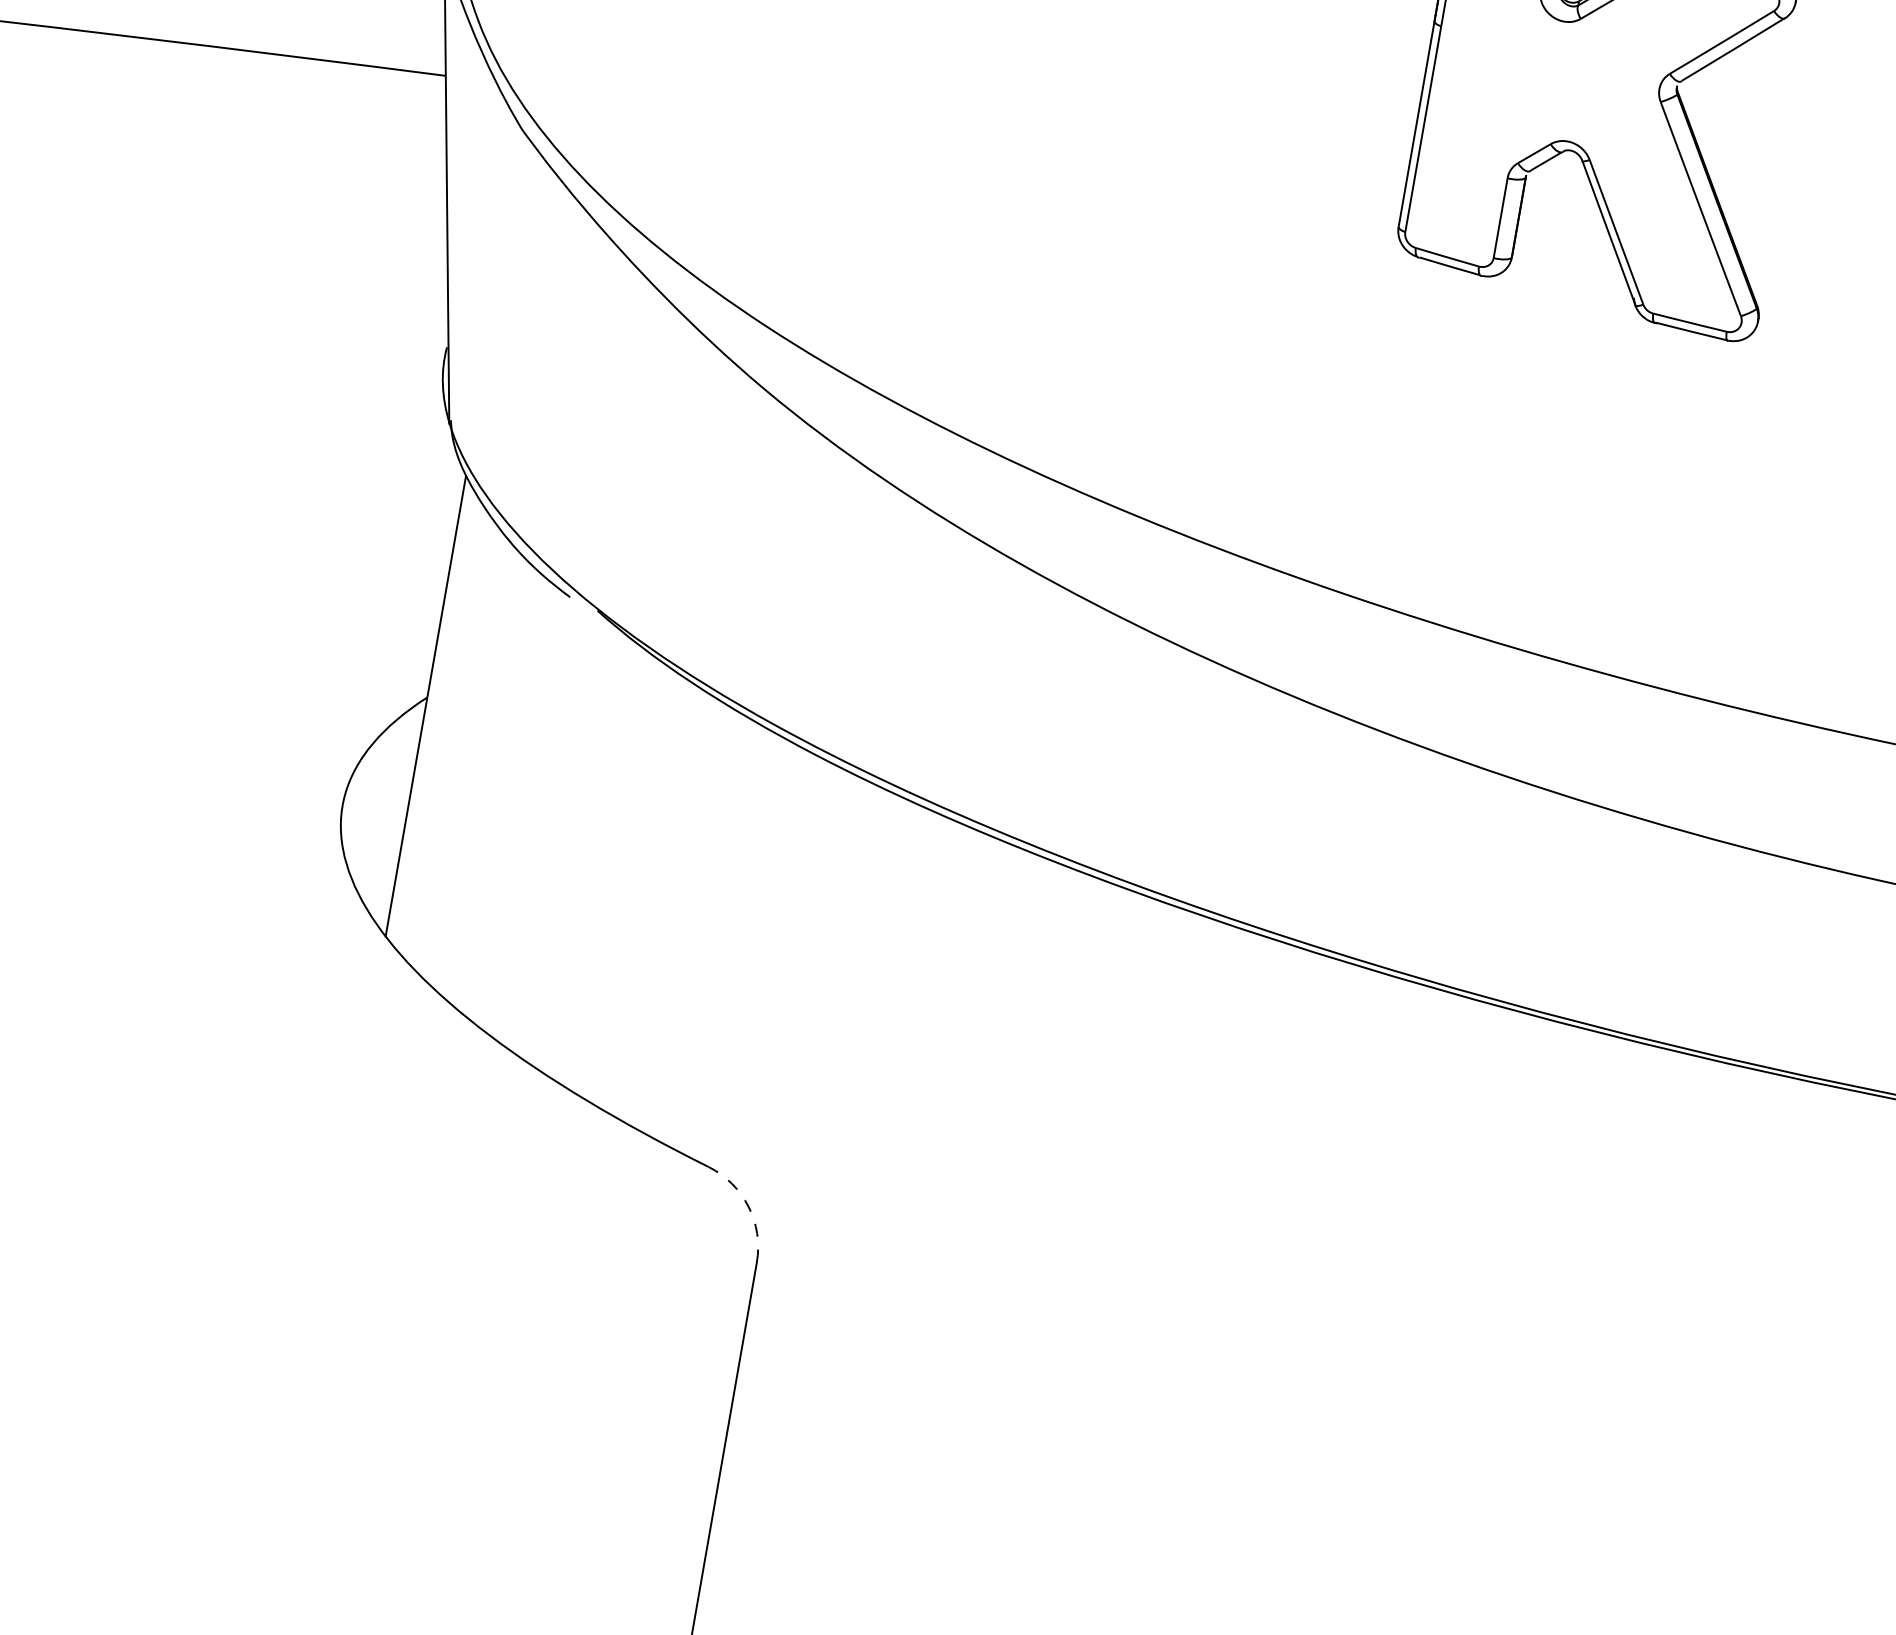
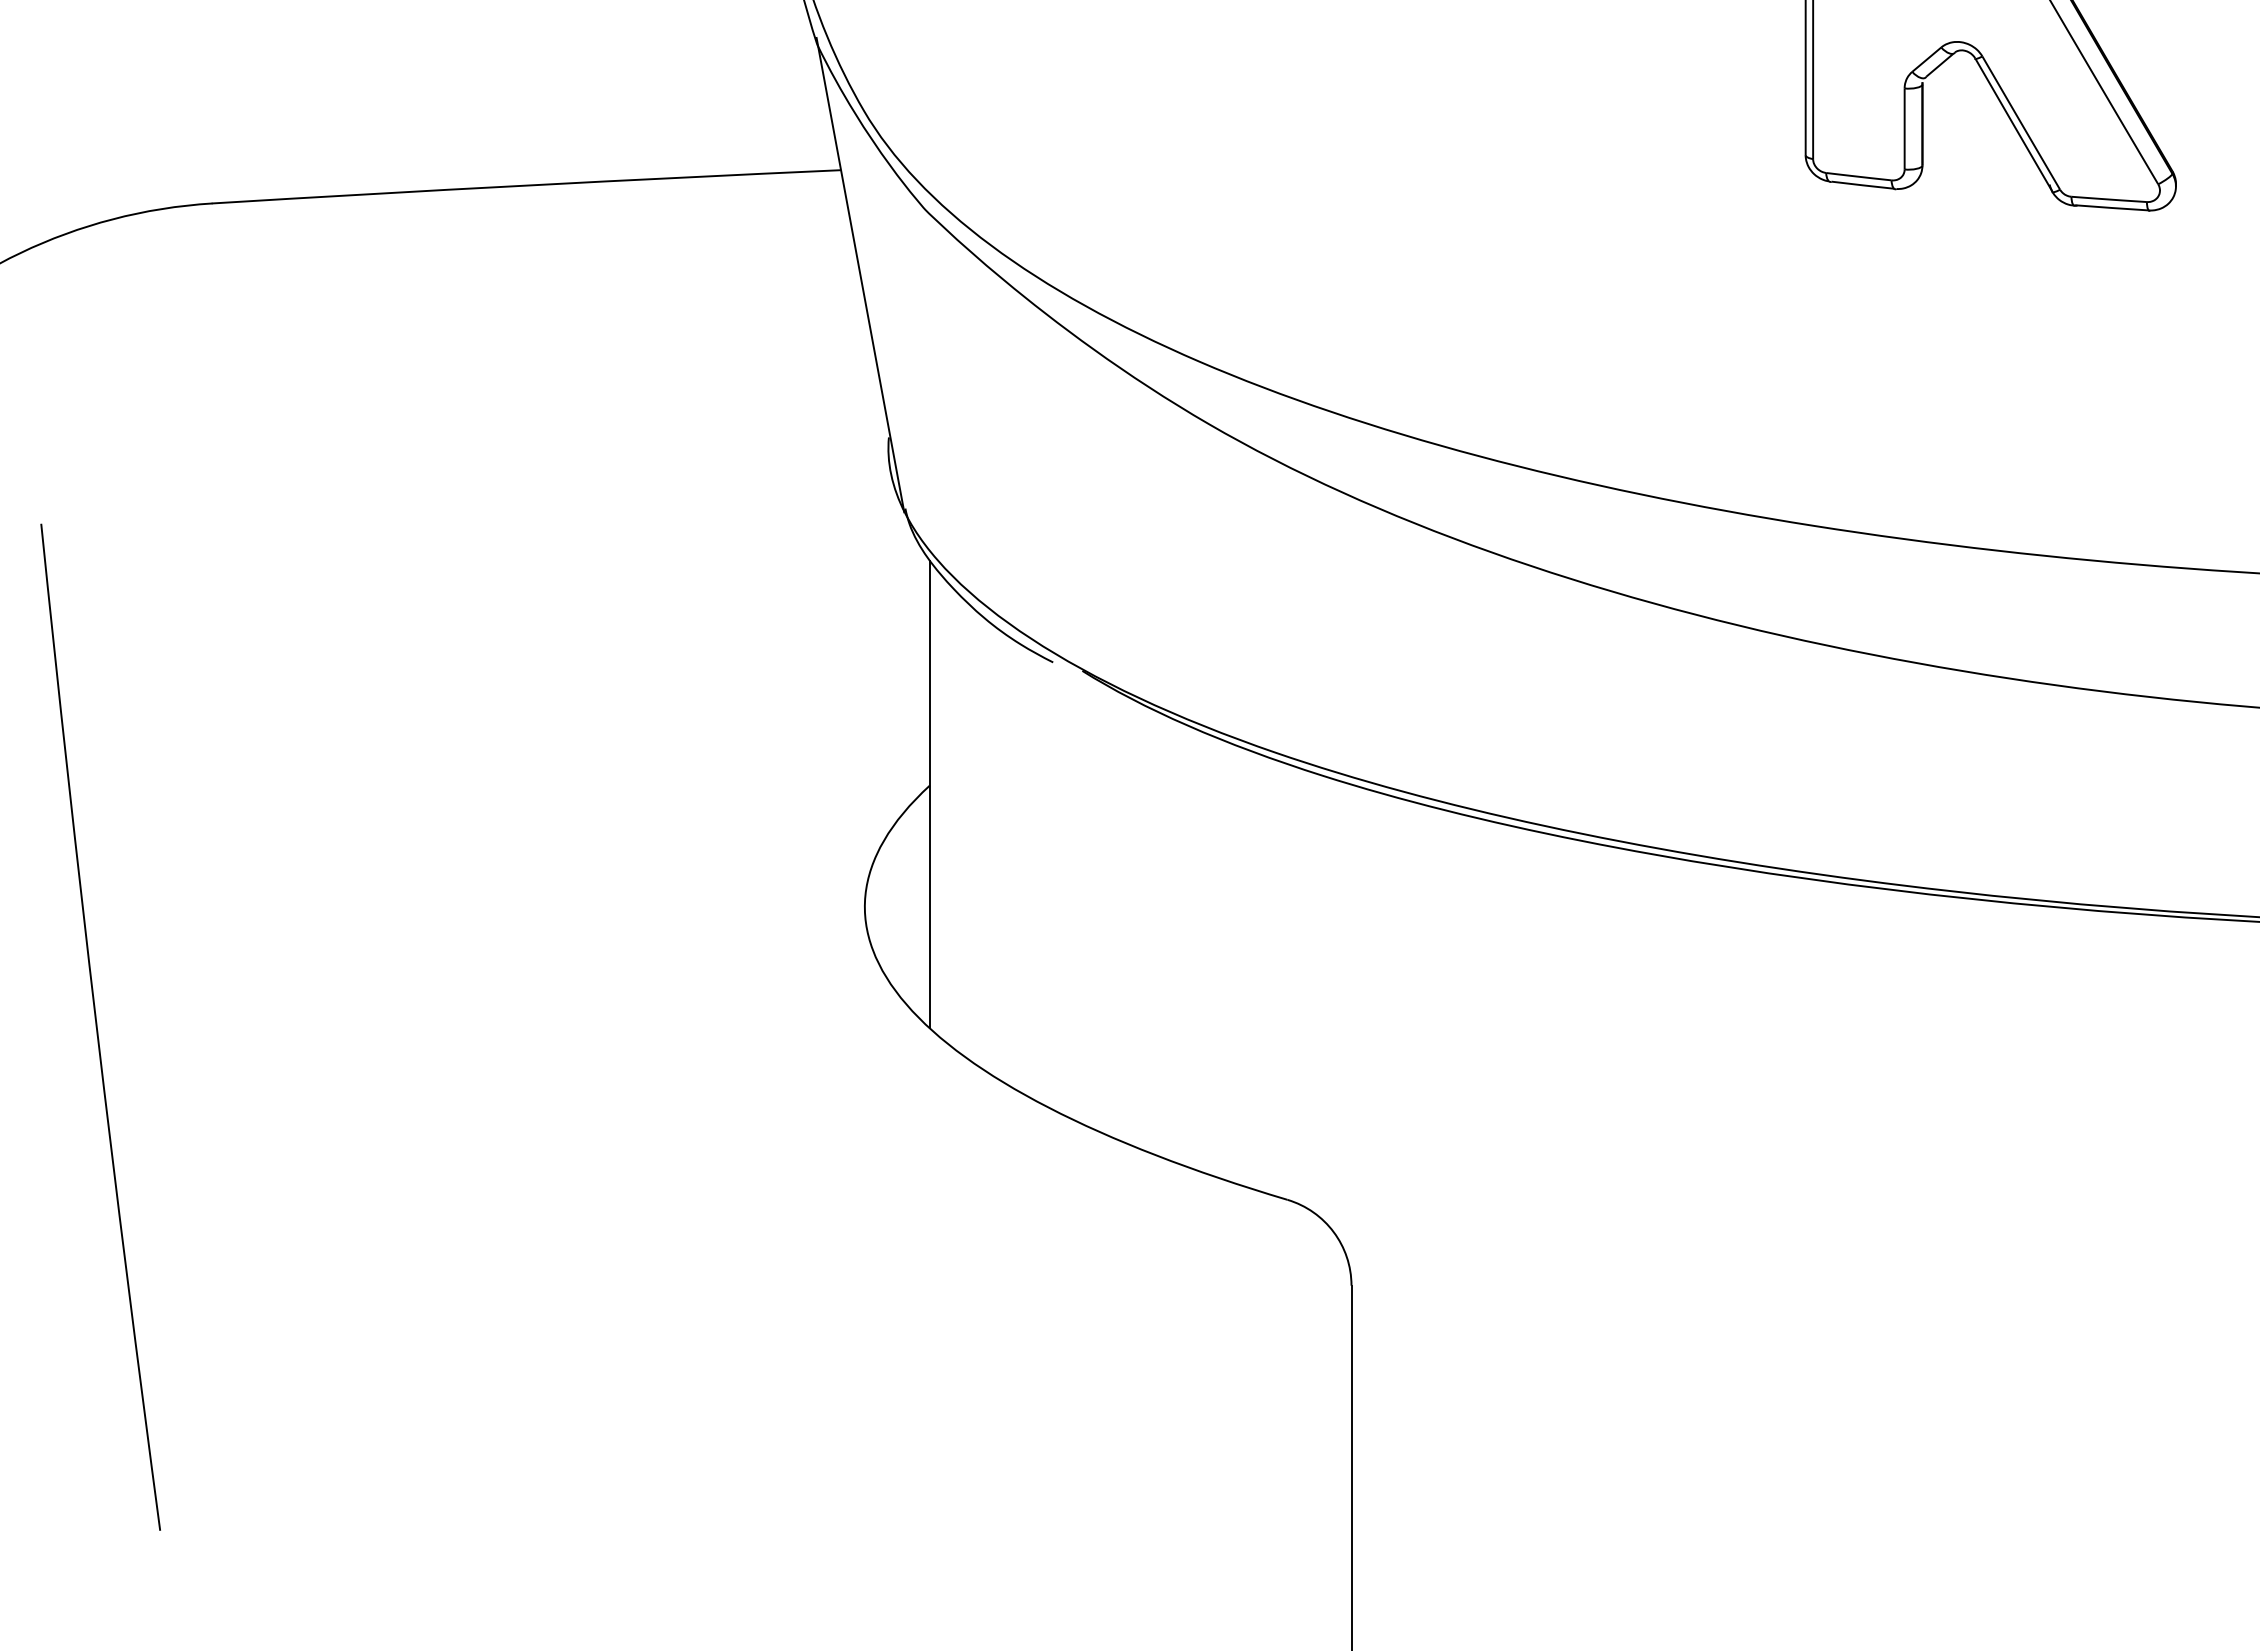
arc: (748, 1207) -> (1333, 1232), dashed -> solid

